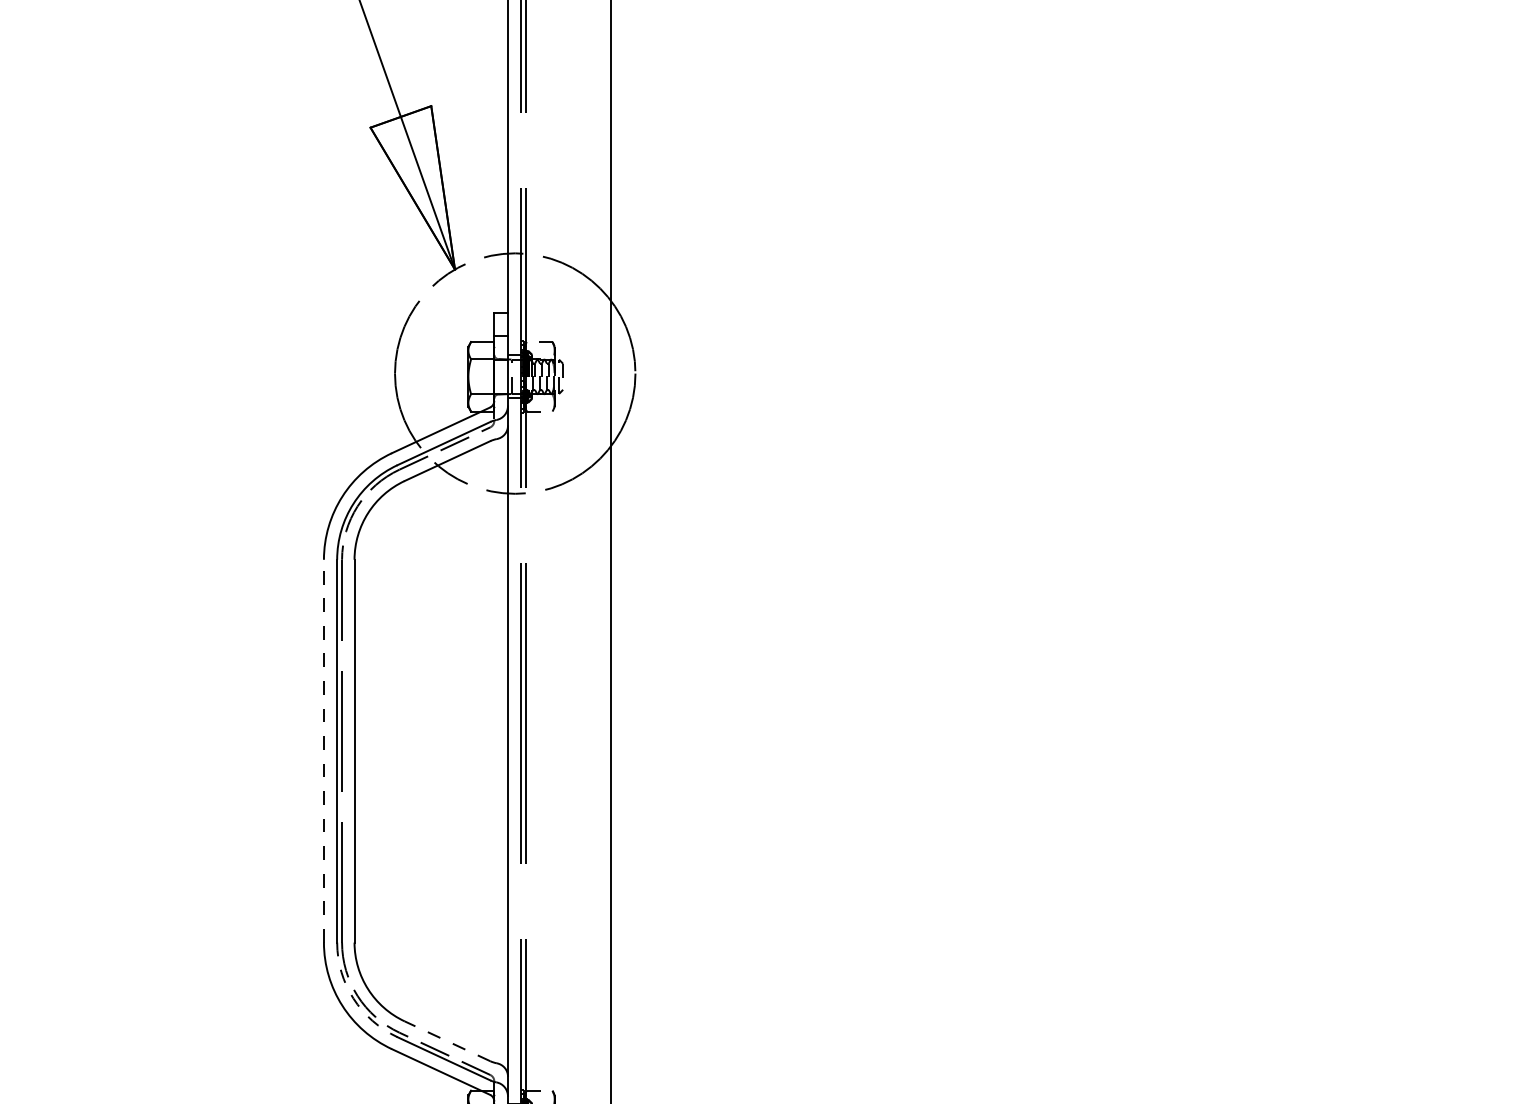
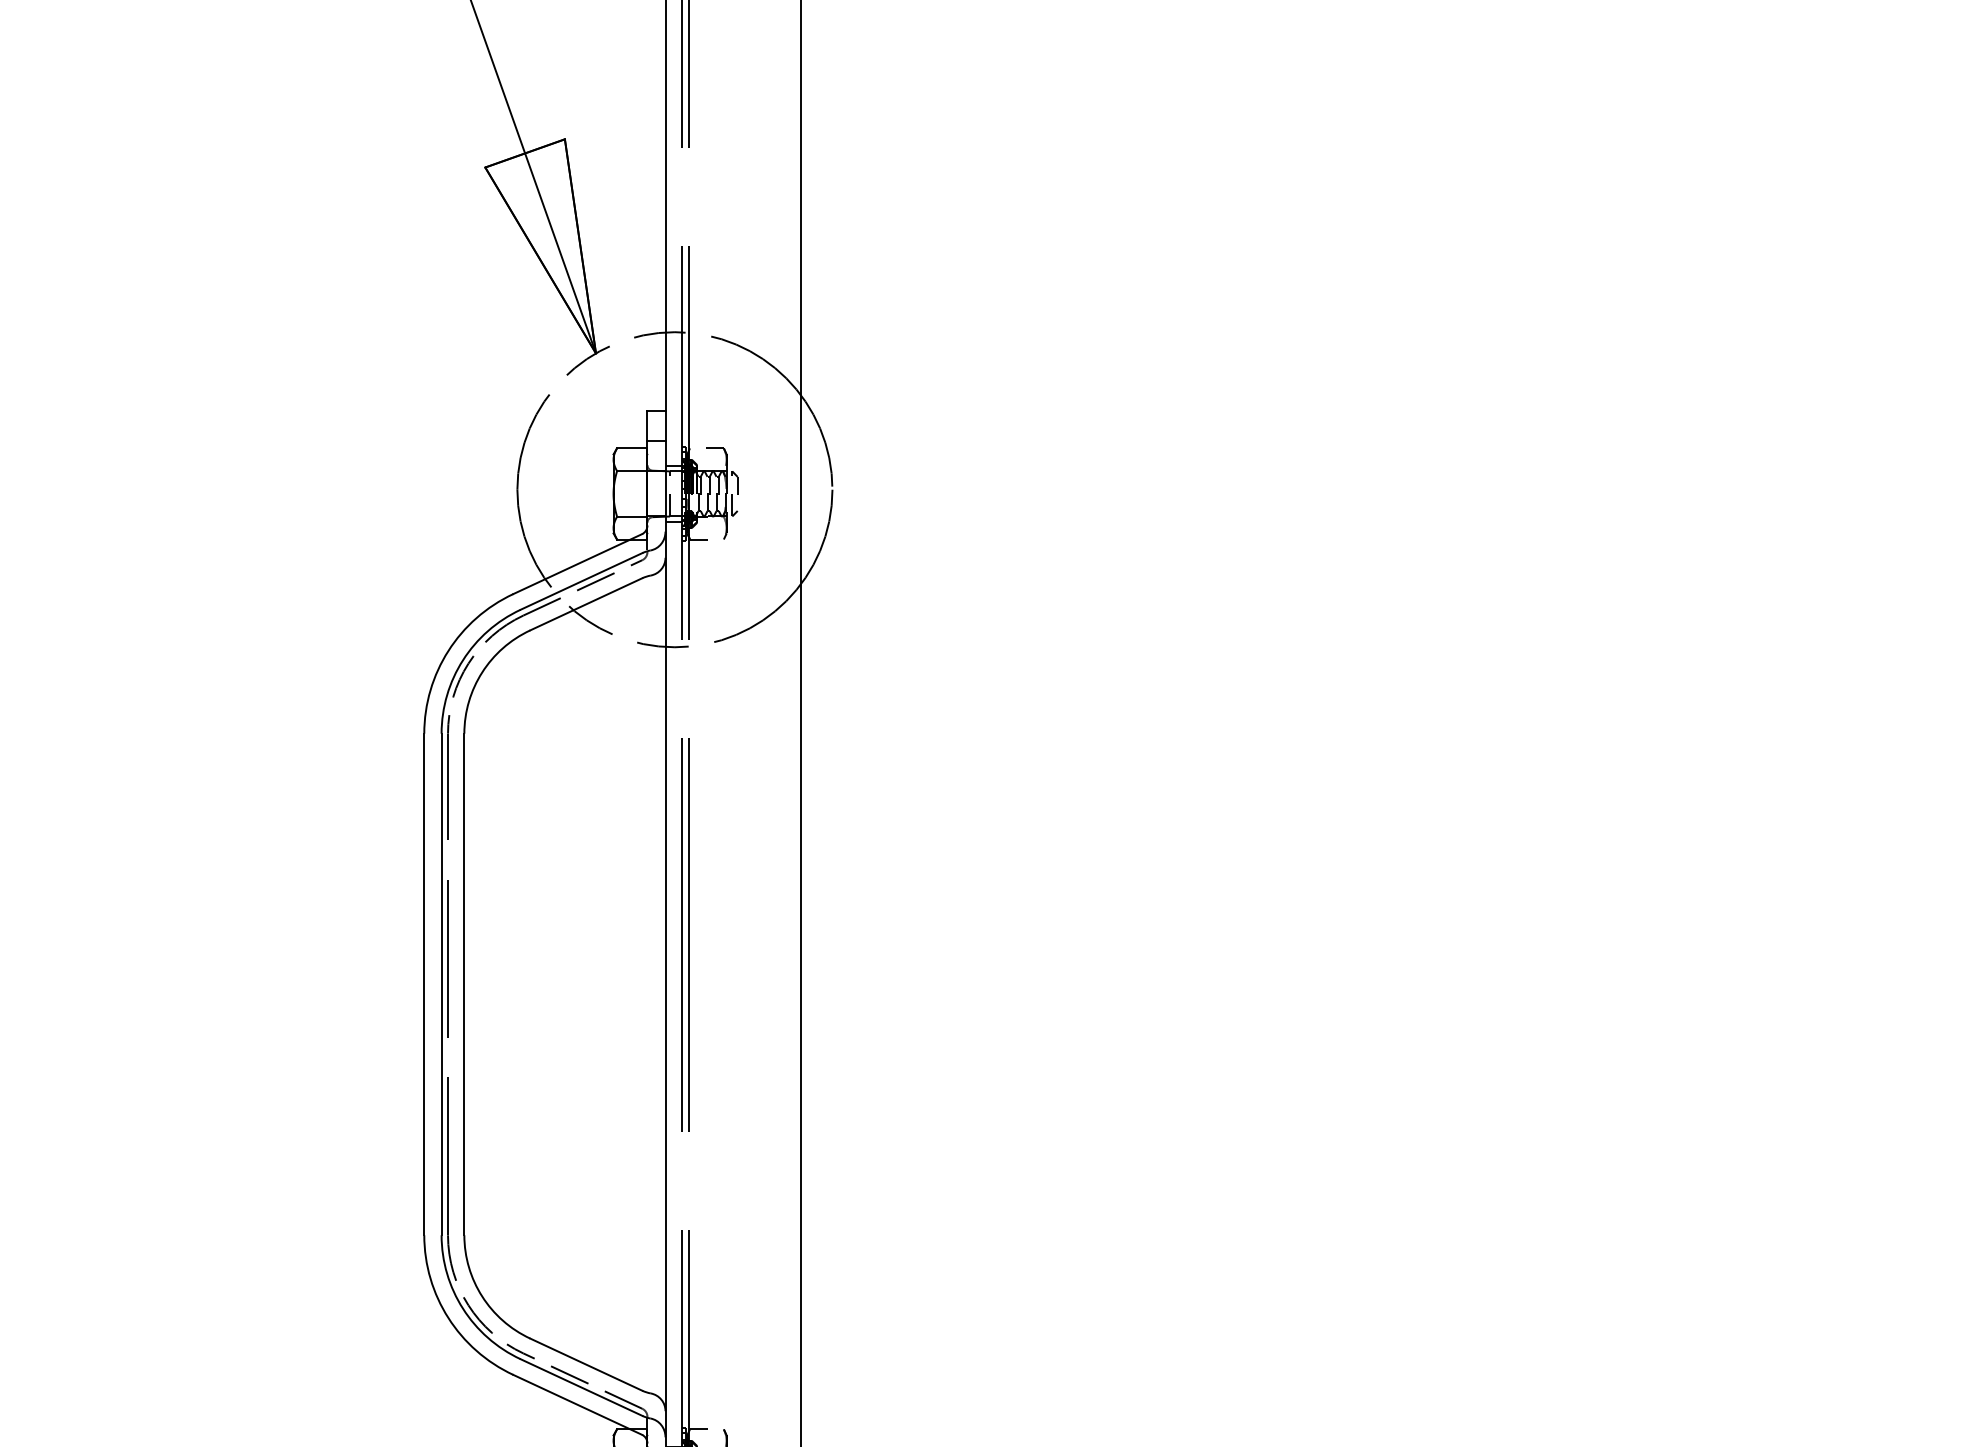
line: (324, 751) -> (424, 984), dashed -> solid
arc: (353, 998) -> (463, 1308), dashed -> solid
line: (447, 1041) -> (586, 1364), dashed -> solid

